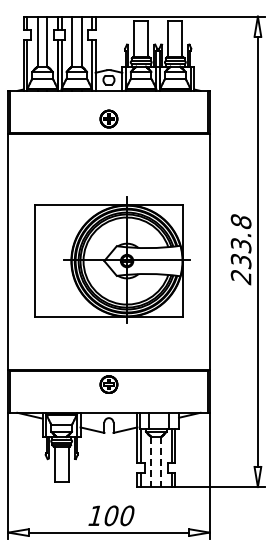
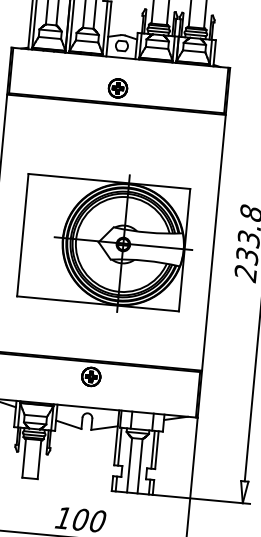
line: (151, 462) -> (129, 465), dashed -> solid
line: (161, 462) -> (140, 466), dashed -> solid

